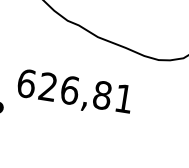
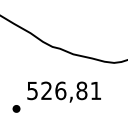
text: (26, 83) -> (32, 90), 626,81 -> 526,81

